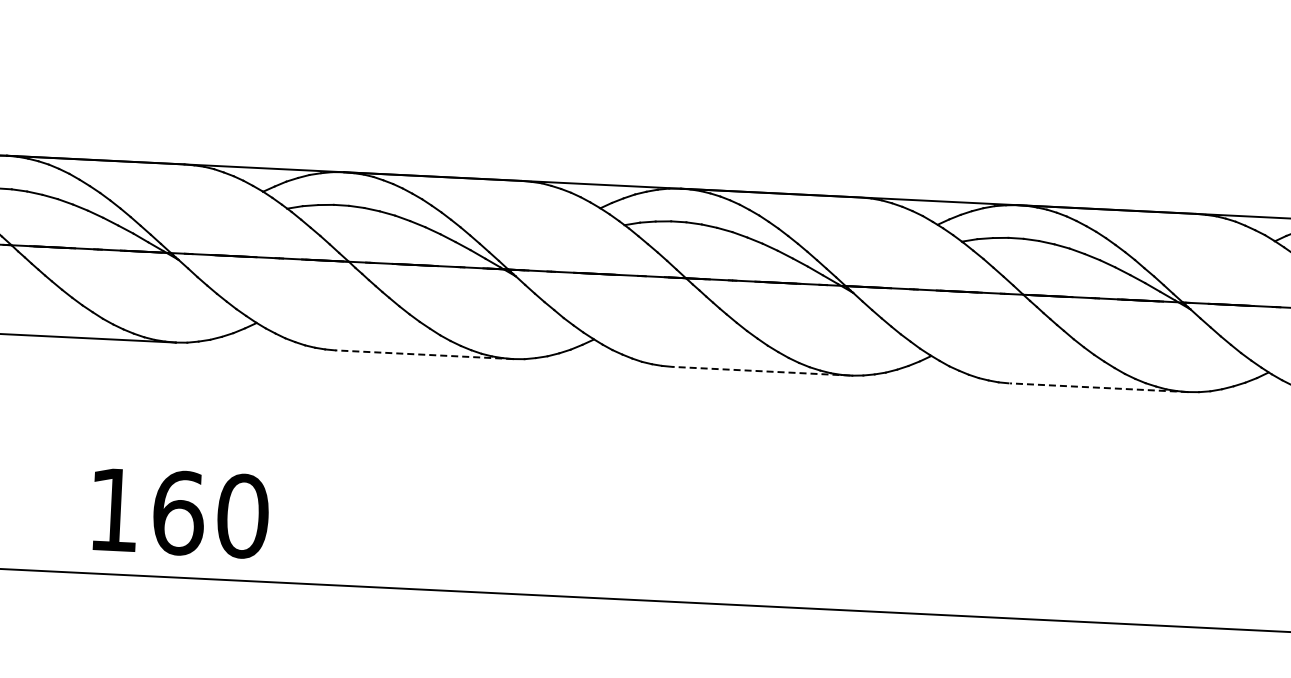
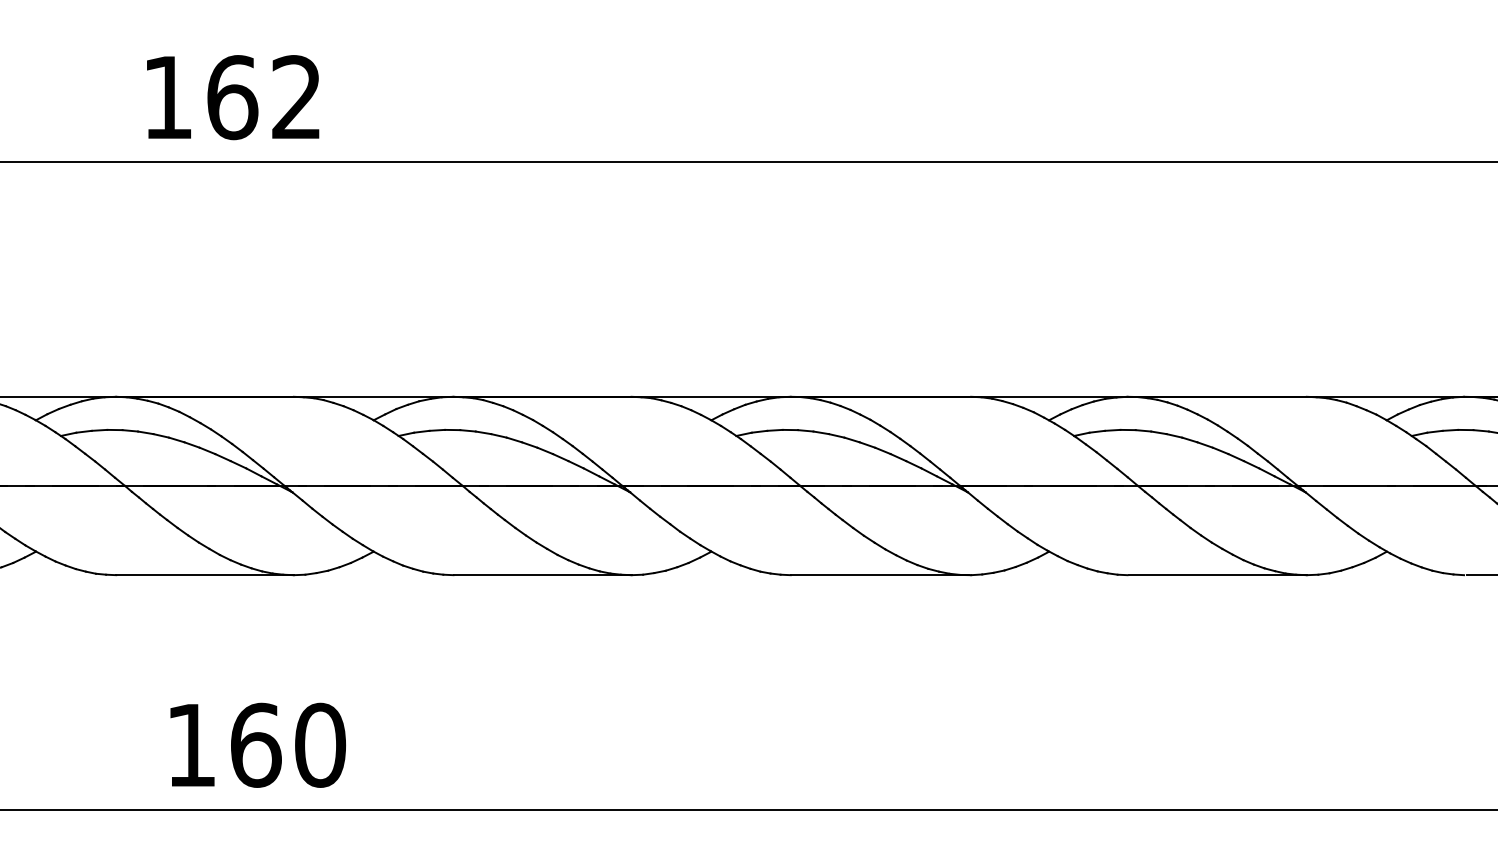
line: (424, 355) -> (542, 575), dashed -> solid
line: (761, 371) -> (880, 575), dashed -> solid
line: (1099, 388) -> (1218, 575), dashed -> solid
text: (180, 512) -> (257, 744), moved

